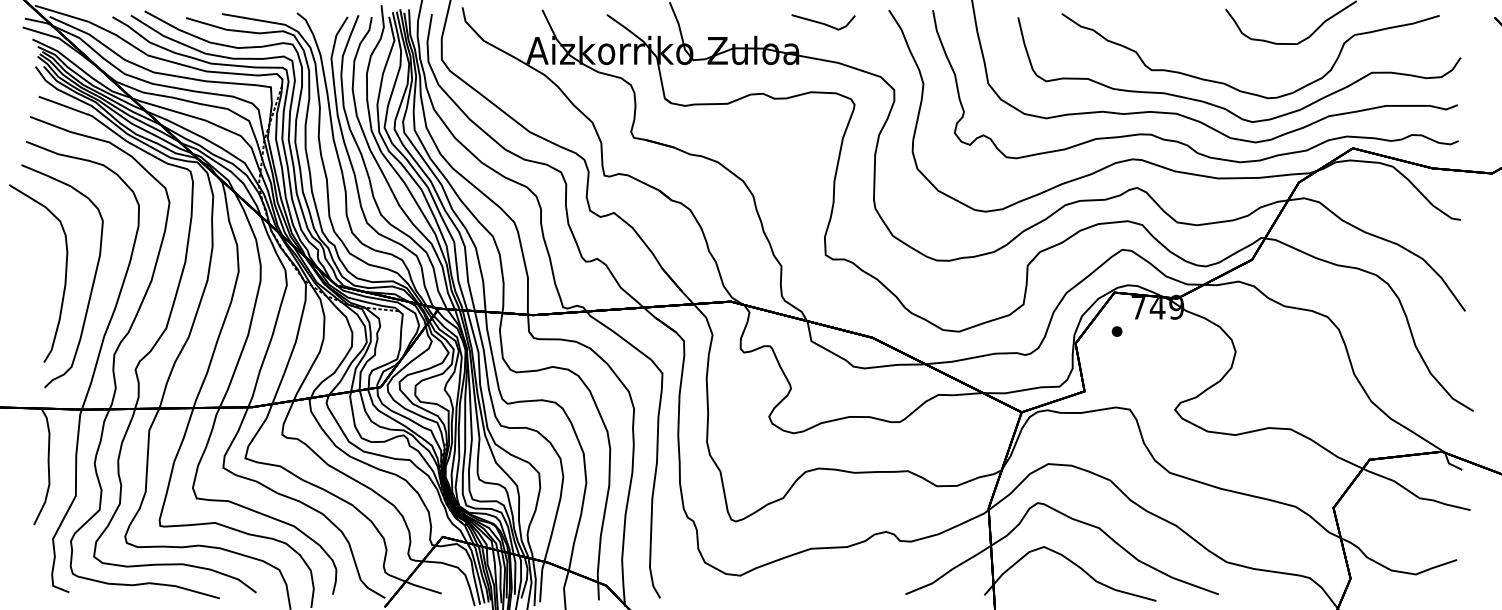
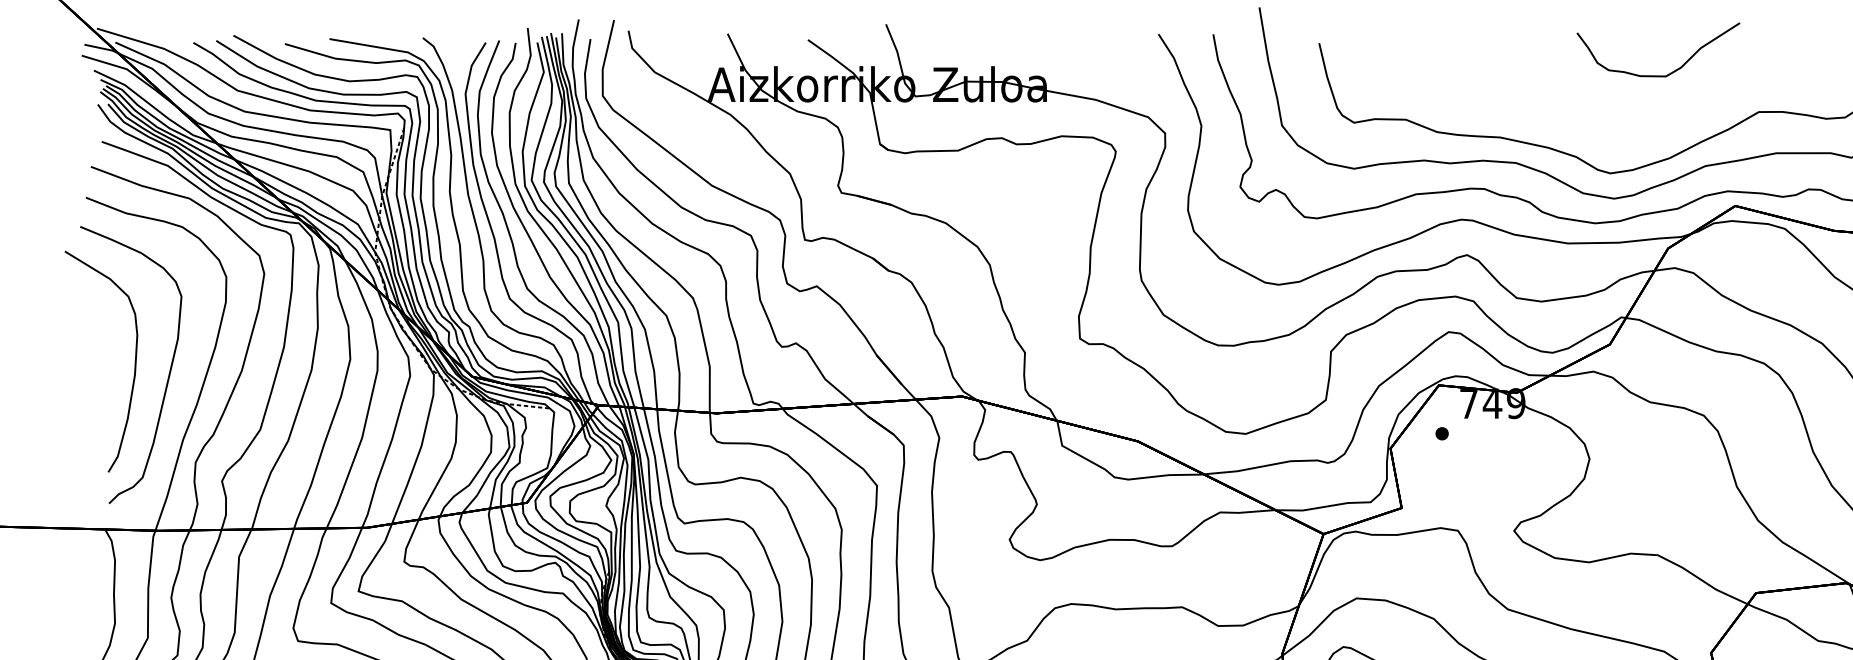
line: (822, 22) -> (1075, 49), removed
curve: (1237, 88) -> (1591, 131), removed

